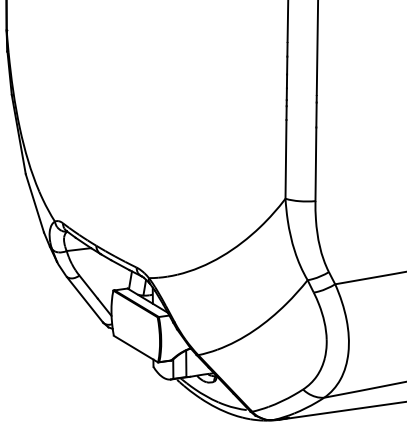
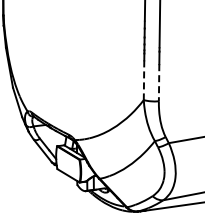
line: (286, 159) -> (144, 80), solid -> dashed
line: (316, 163) -> (159, 82), solid -> dashed

